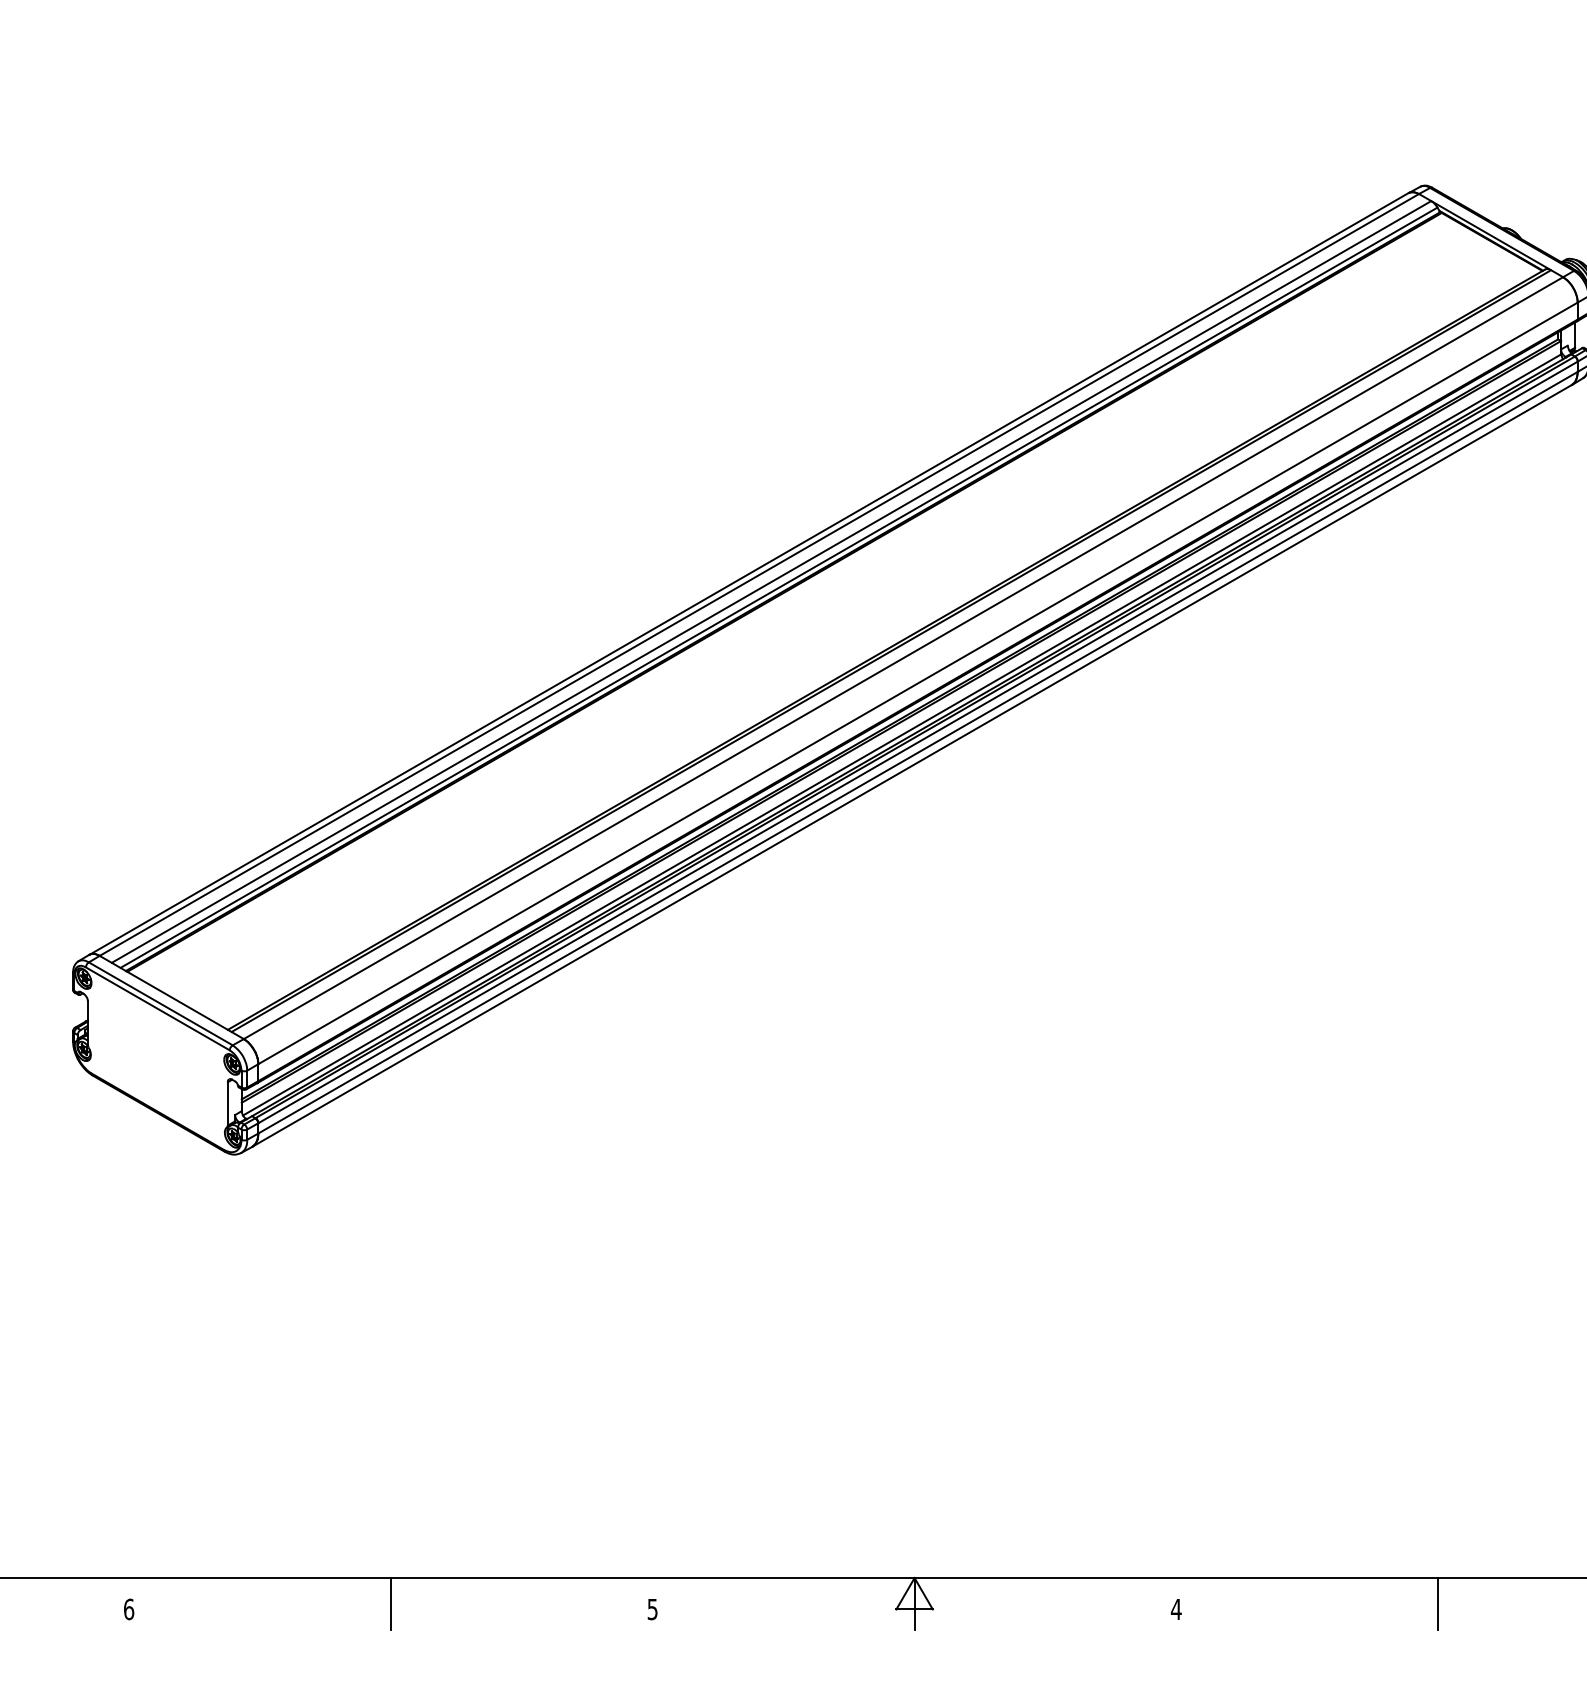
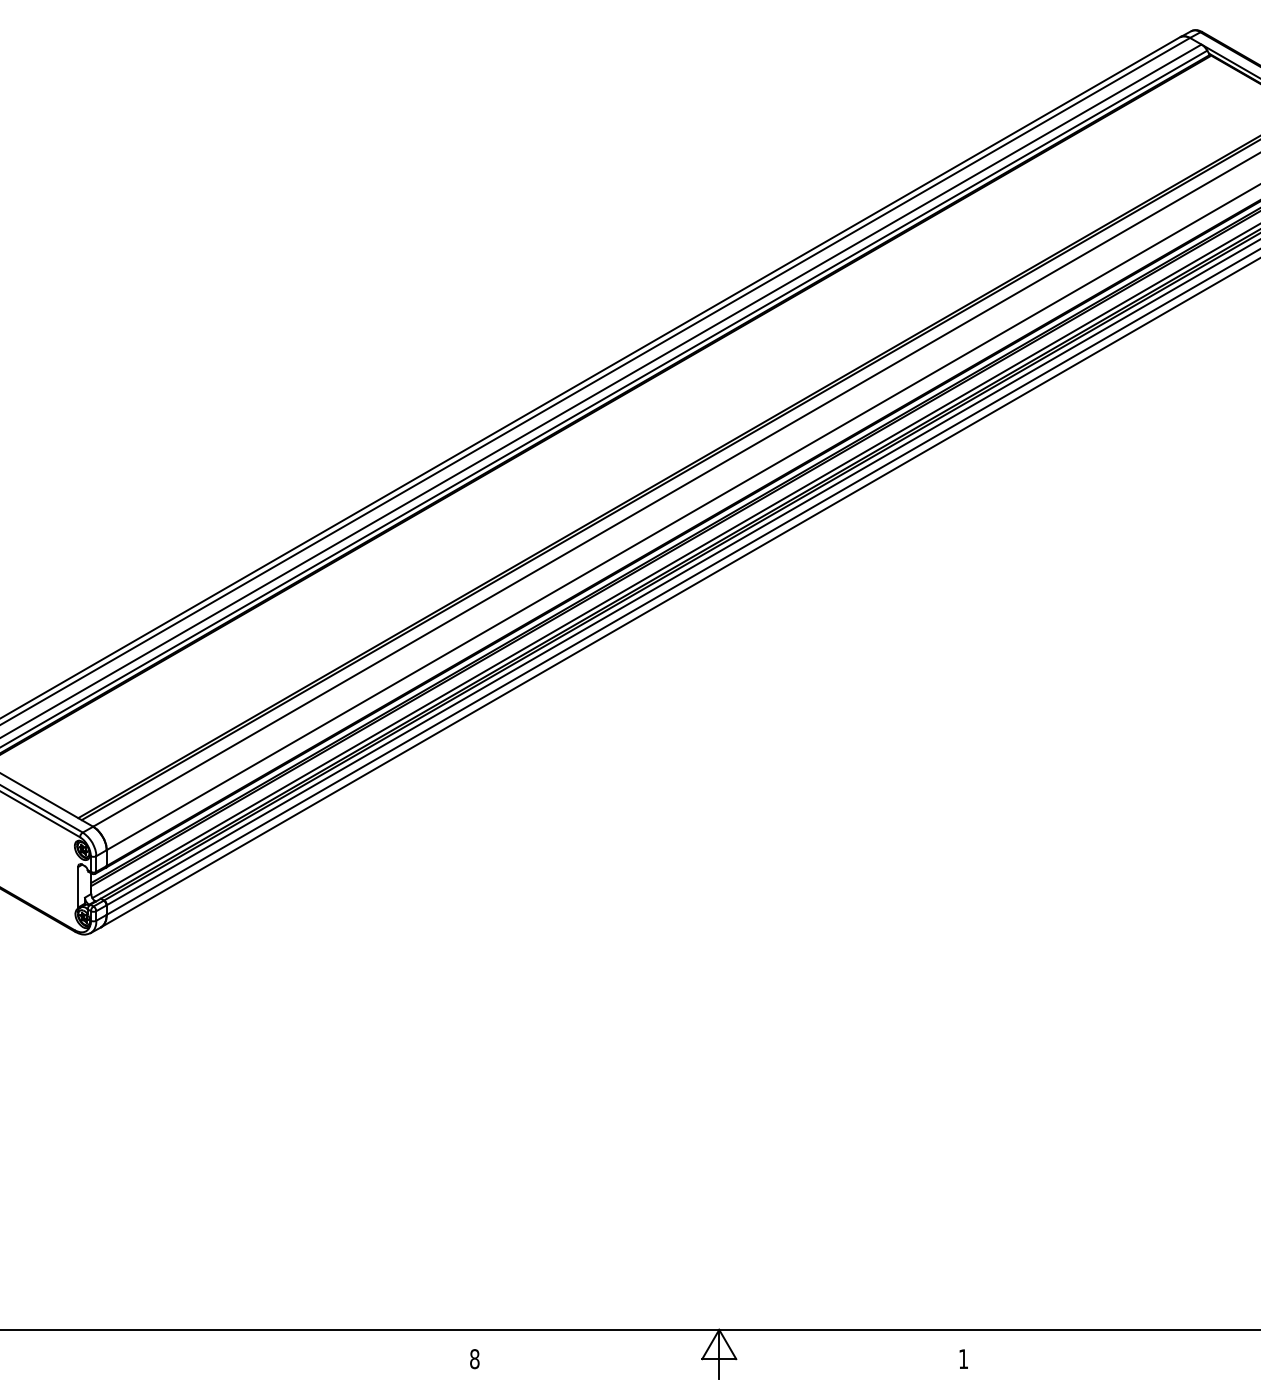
line: (390, 1604) -> (230, 1354), removed
line: (1438, 1604) -> (1208, 1354), removed
text: (652, 1609) -> (474, 1359), 5 -> 8
text: (1175, 1609) -> (962, 1359), 4 -> 1

